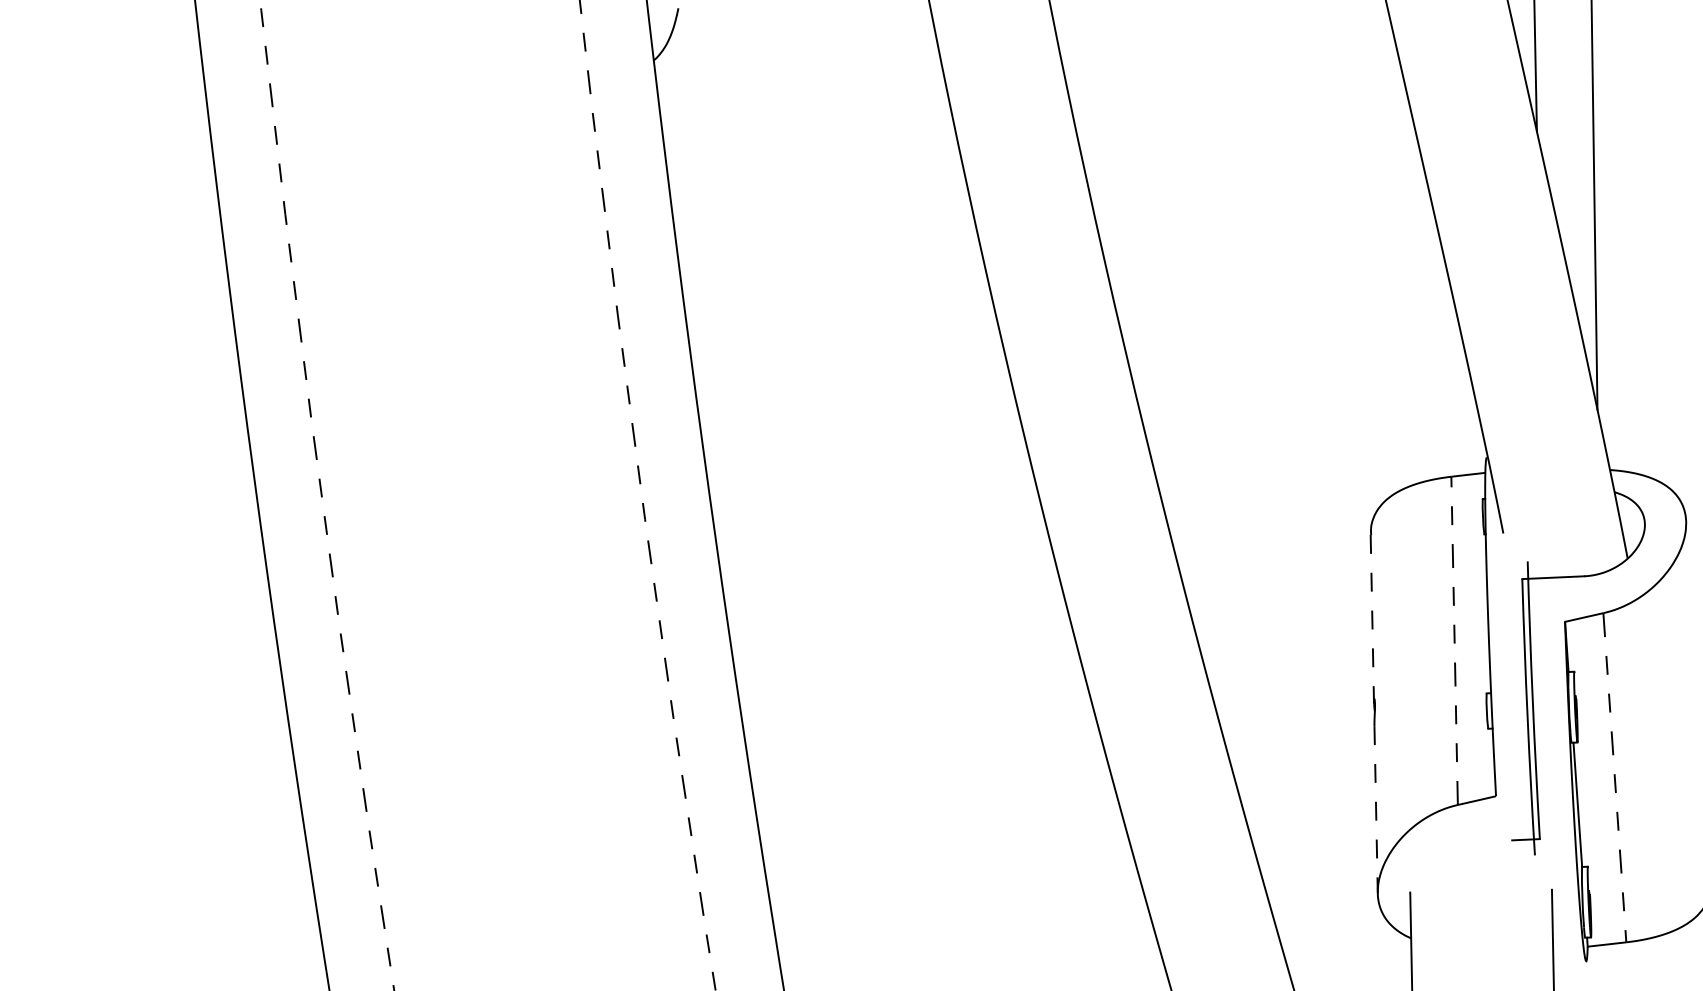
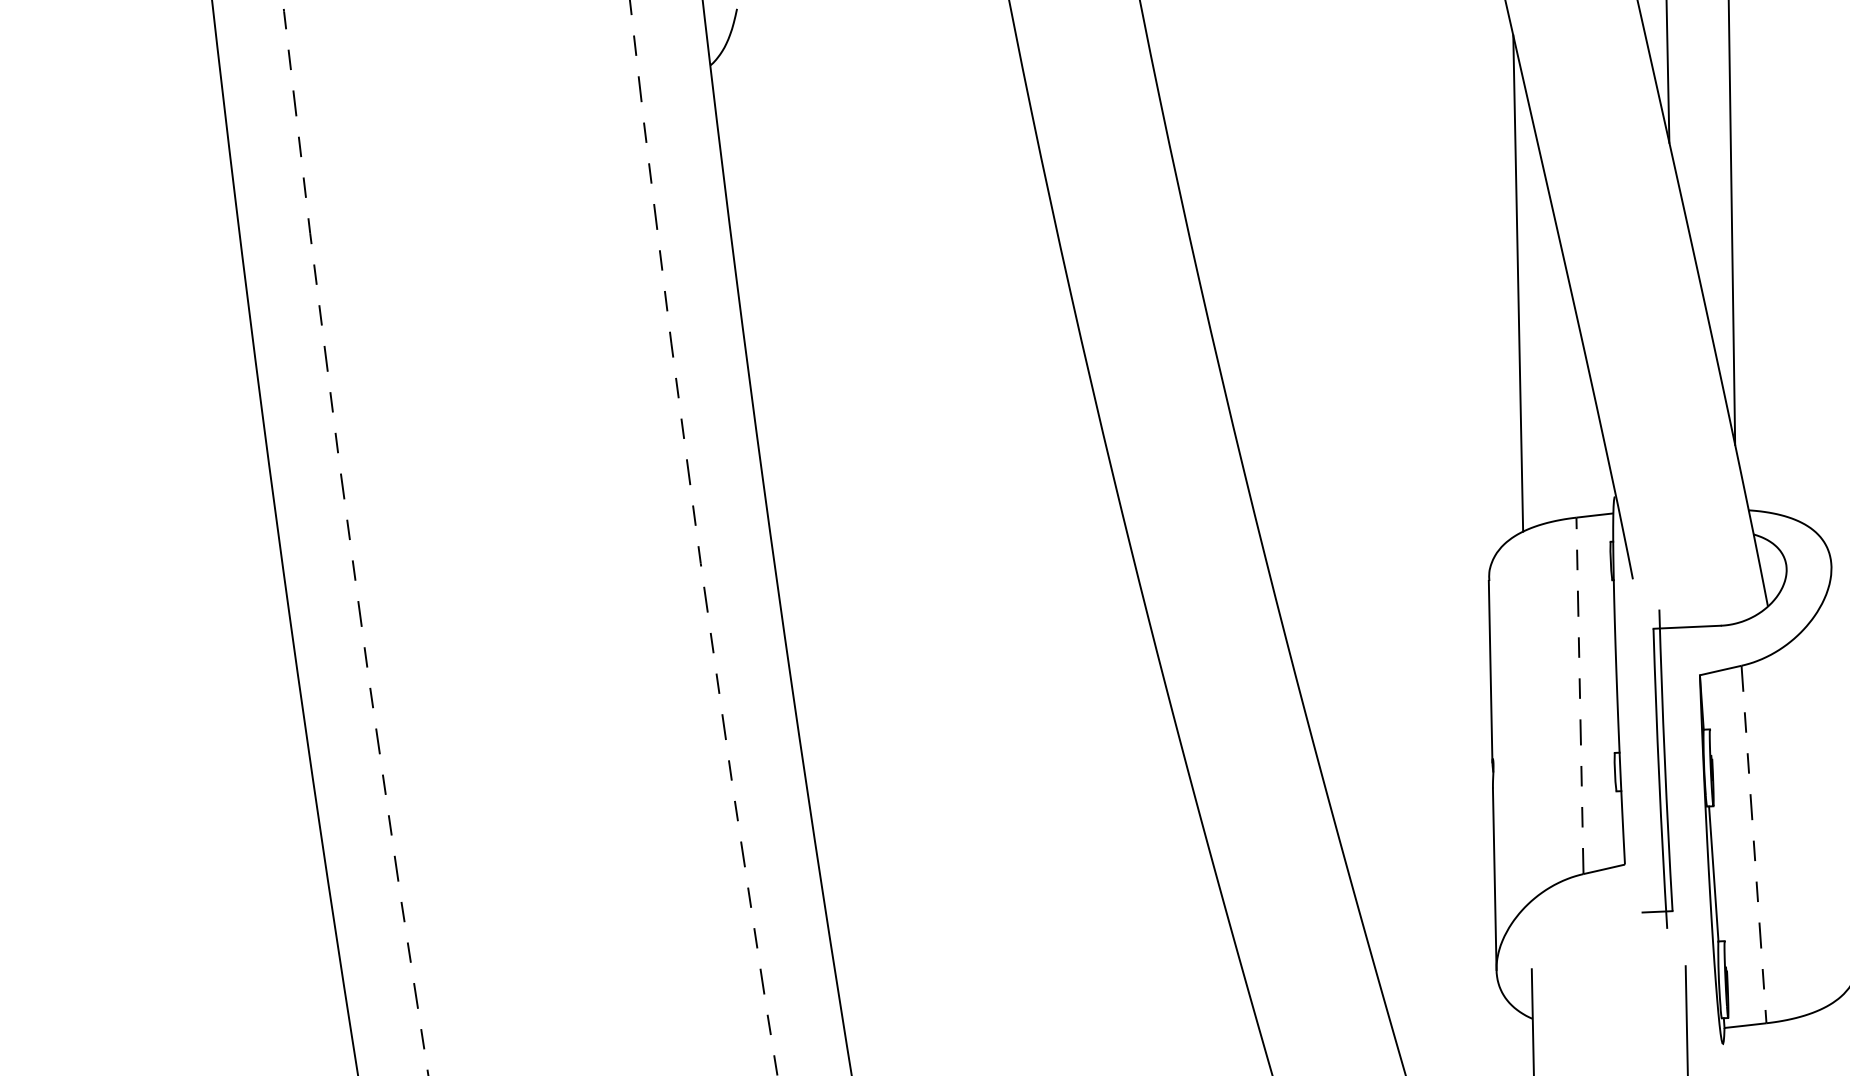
line: (1397, 261) -> (1518, 283), added
line: (1372, 618) -> (1490, 671), dashed -> solid
line: (1375, 809) -> (1494, 879), dashed -> solid

